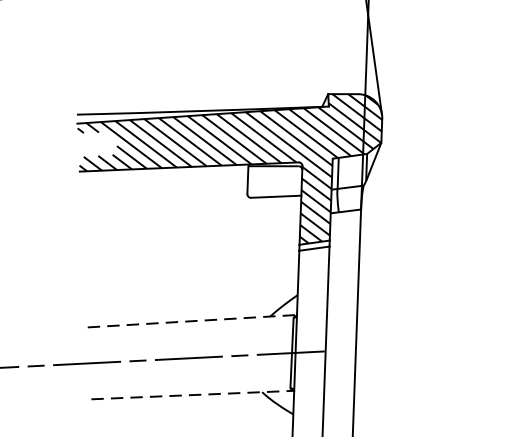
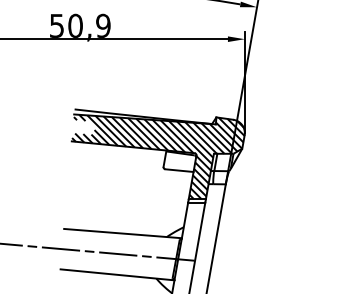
line: (193, 320) -> (123, 233), dashed -> solid
line: (192, 394) -> (117, 274), dashed -> solid

